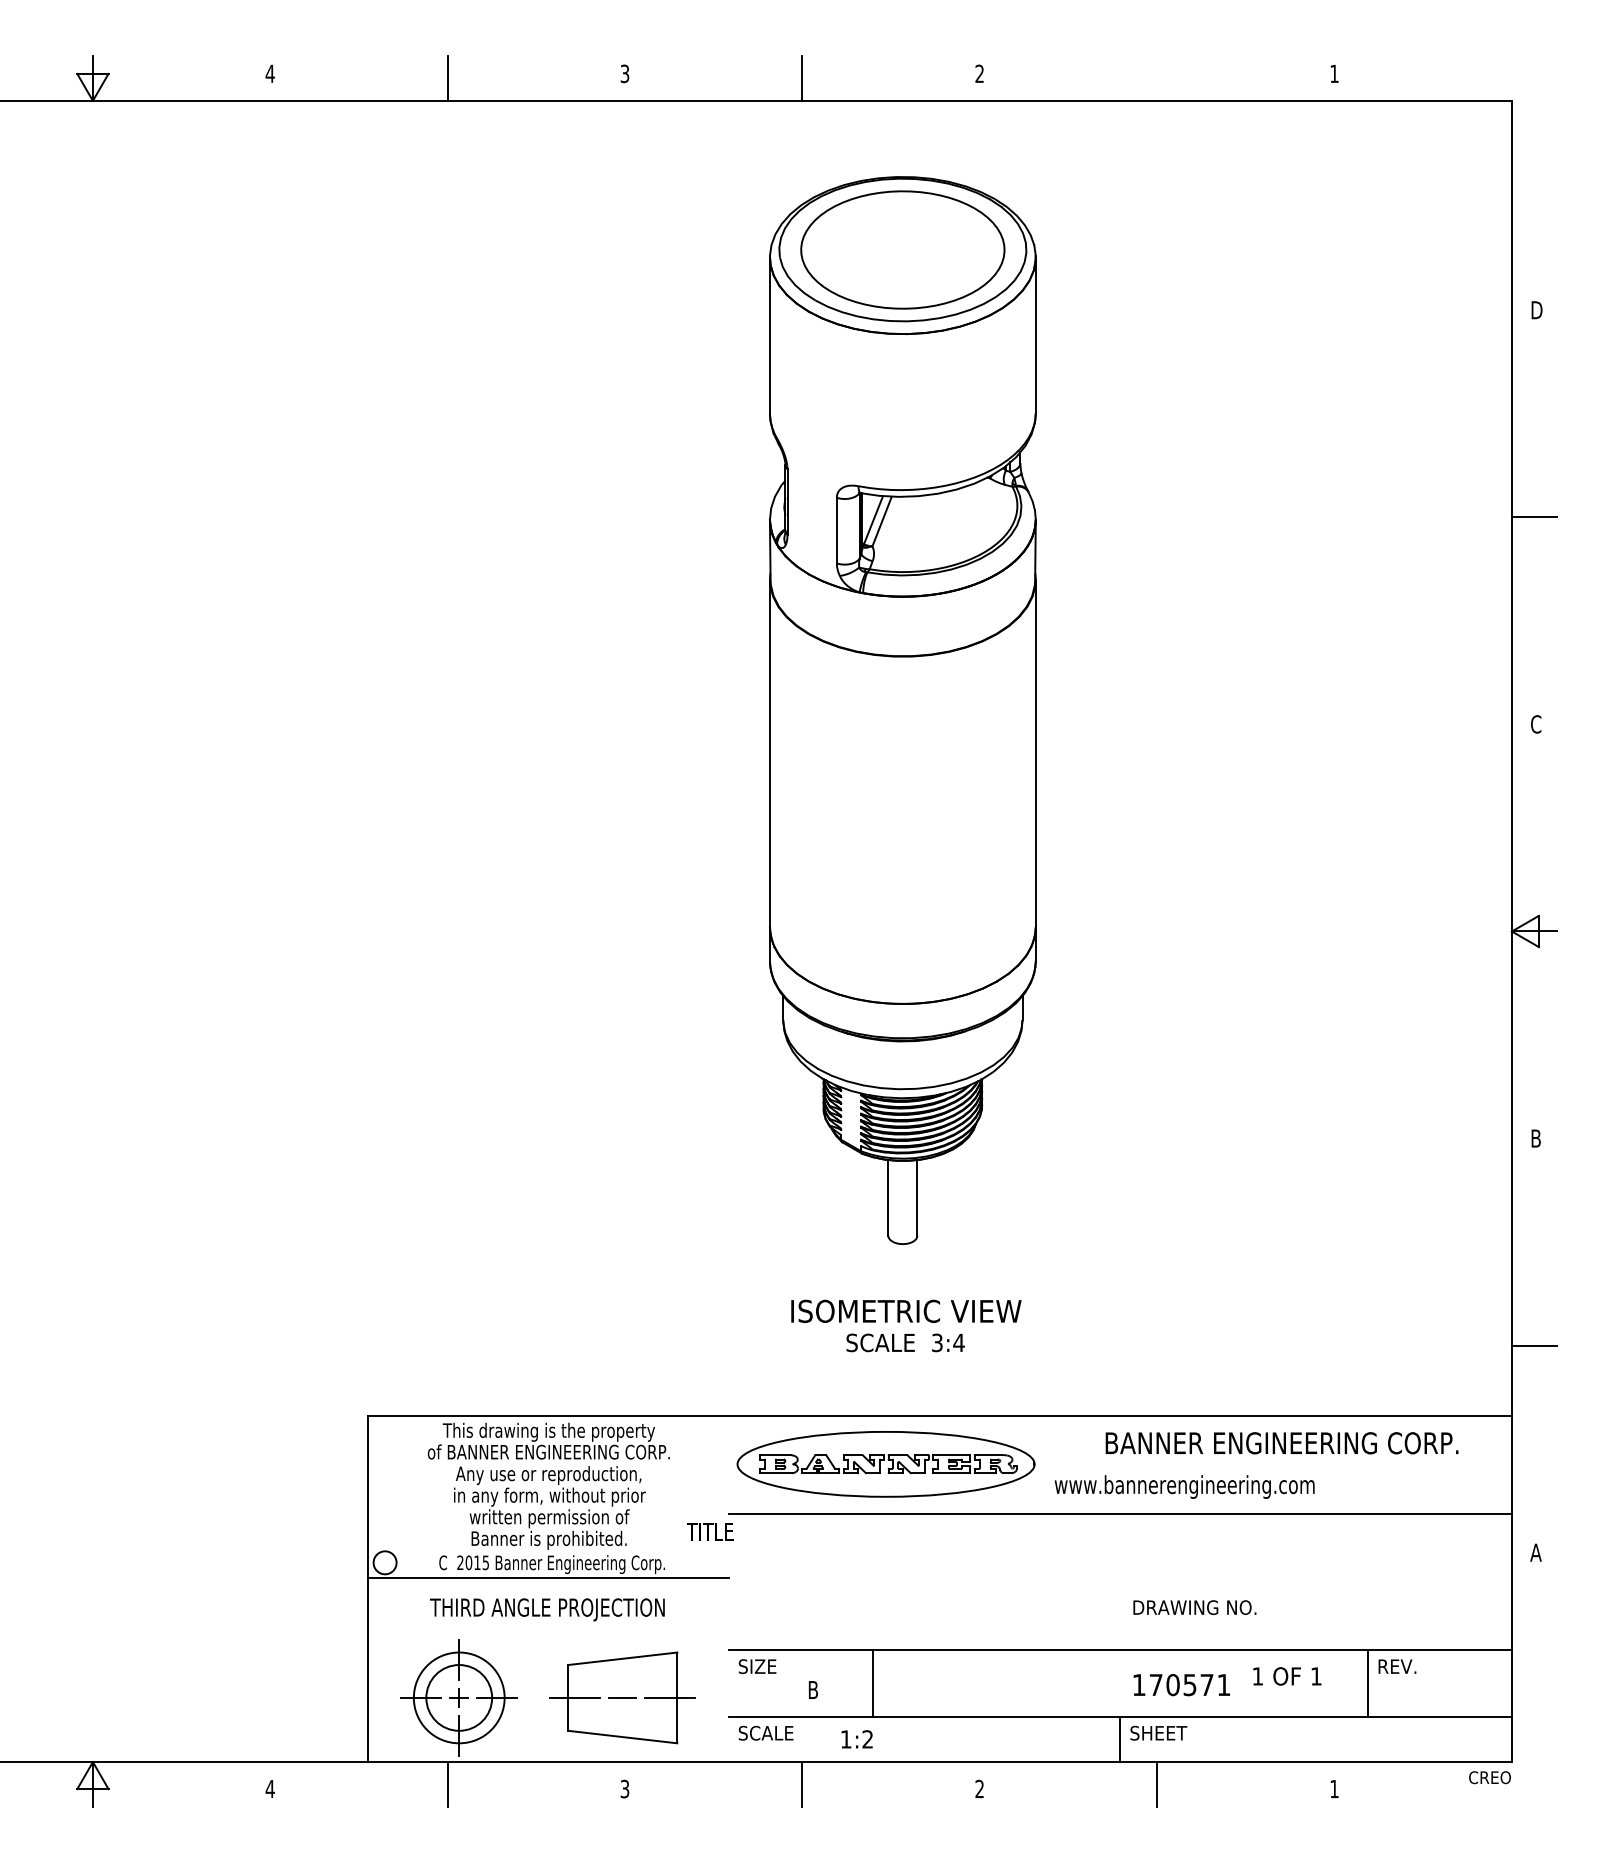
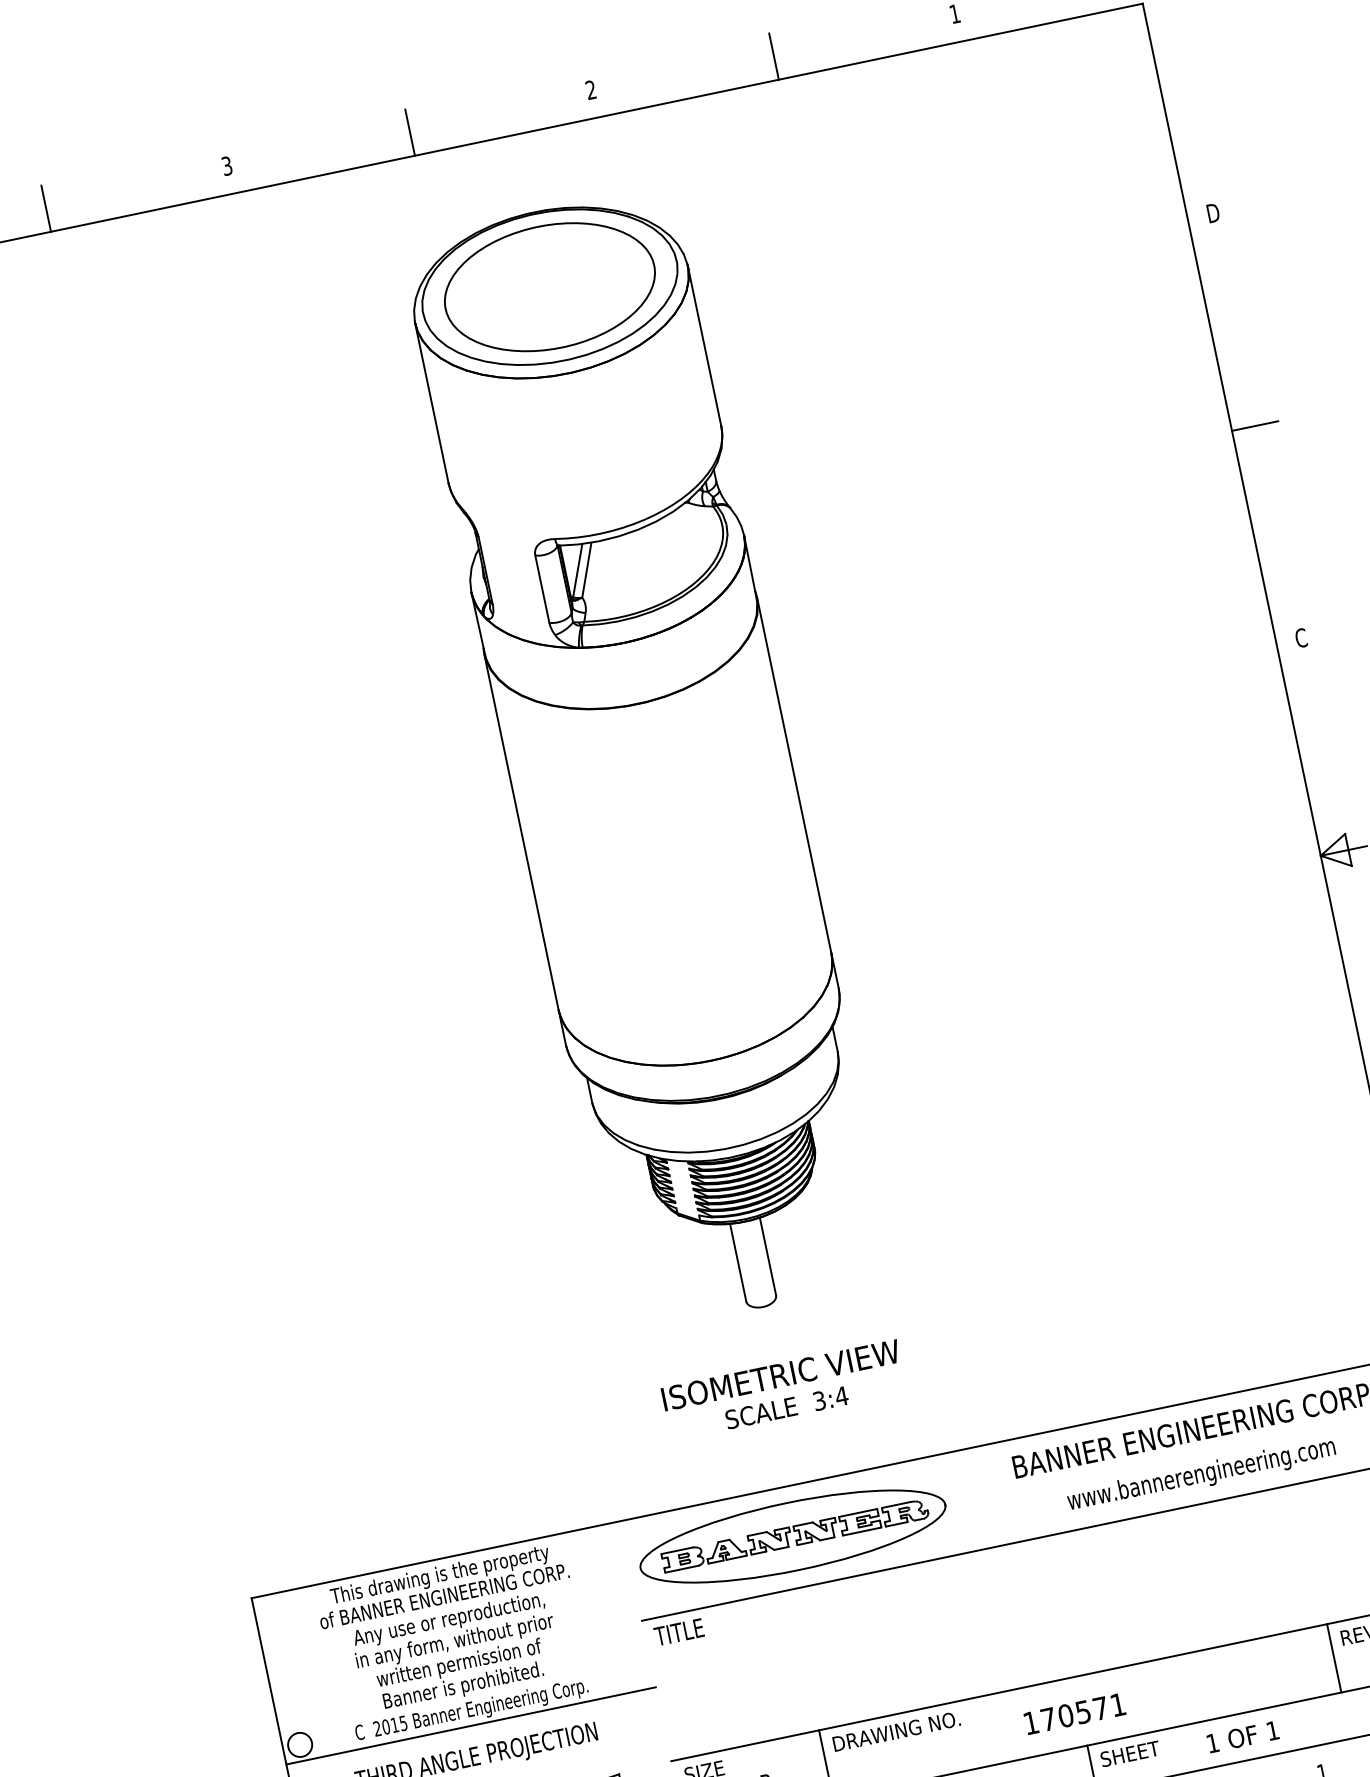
line: (1157, 77) -> (774, 55), added
text: (1184, 1486) -> (1201, 1474), moved
text: (710, 1531) -> (679, 1632), moved
text: (1194, 1607) -> (896, 1731), moved
text: (1287, 1676) -> (1243, 1737), moved
text: (1181, 1685) -> (1074, 1714), moved

